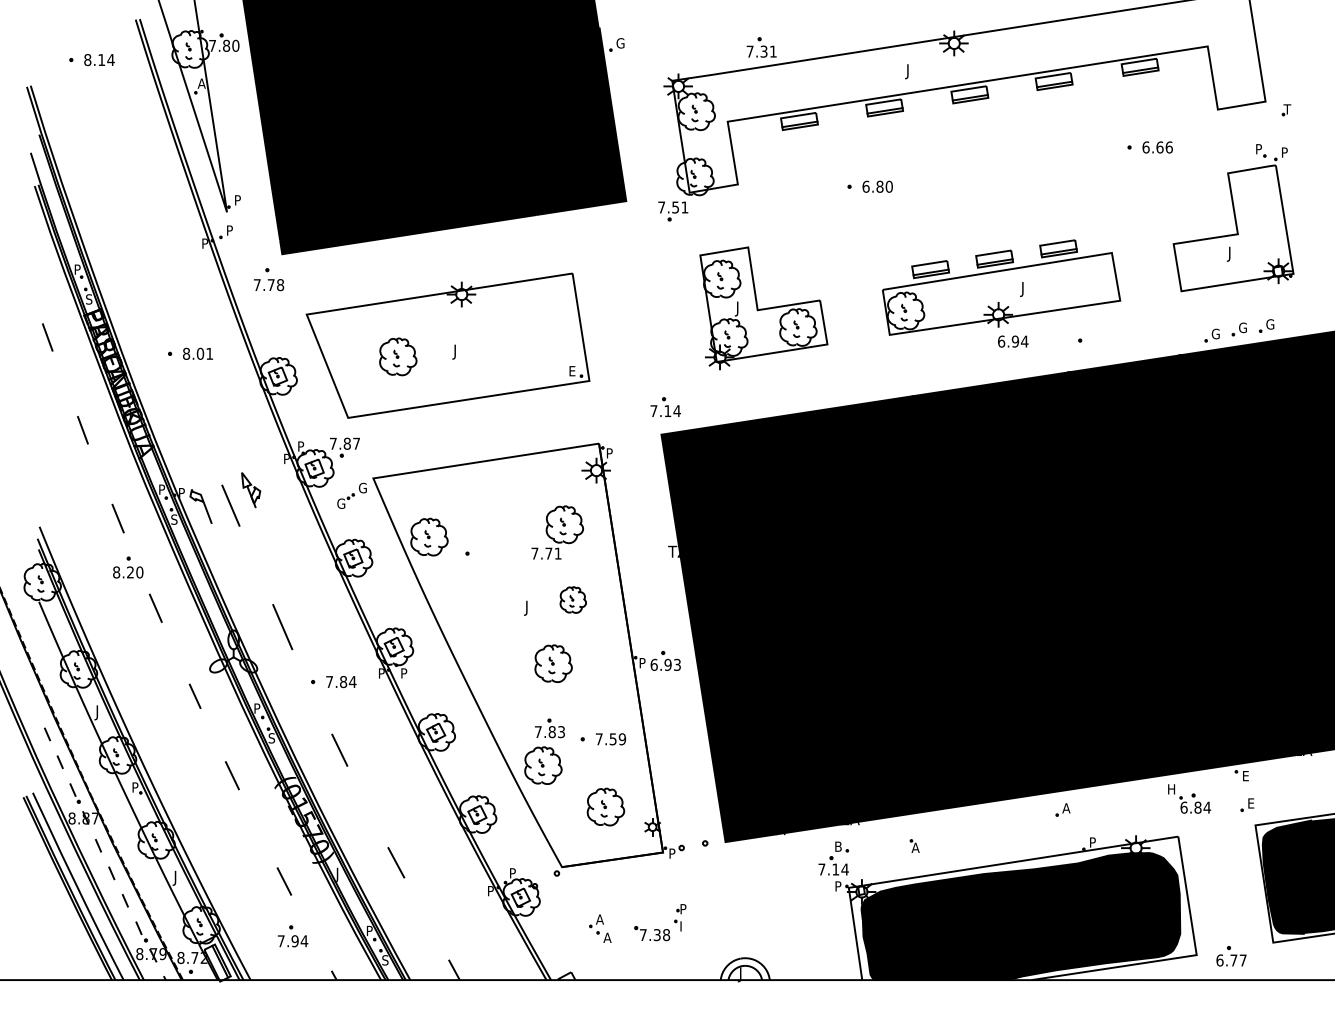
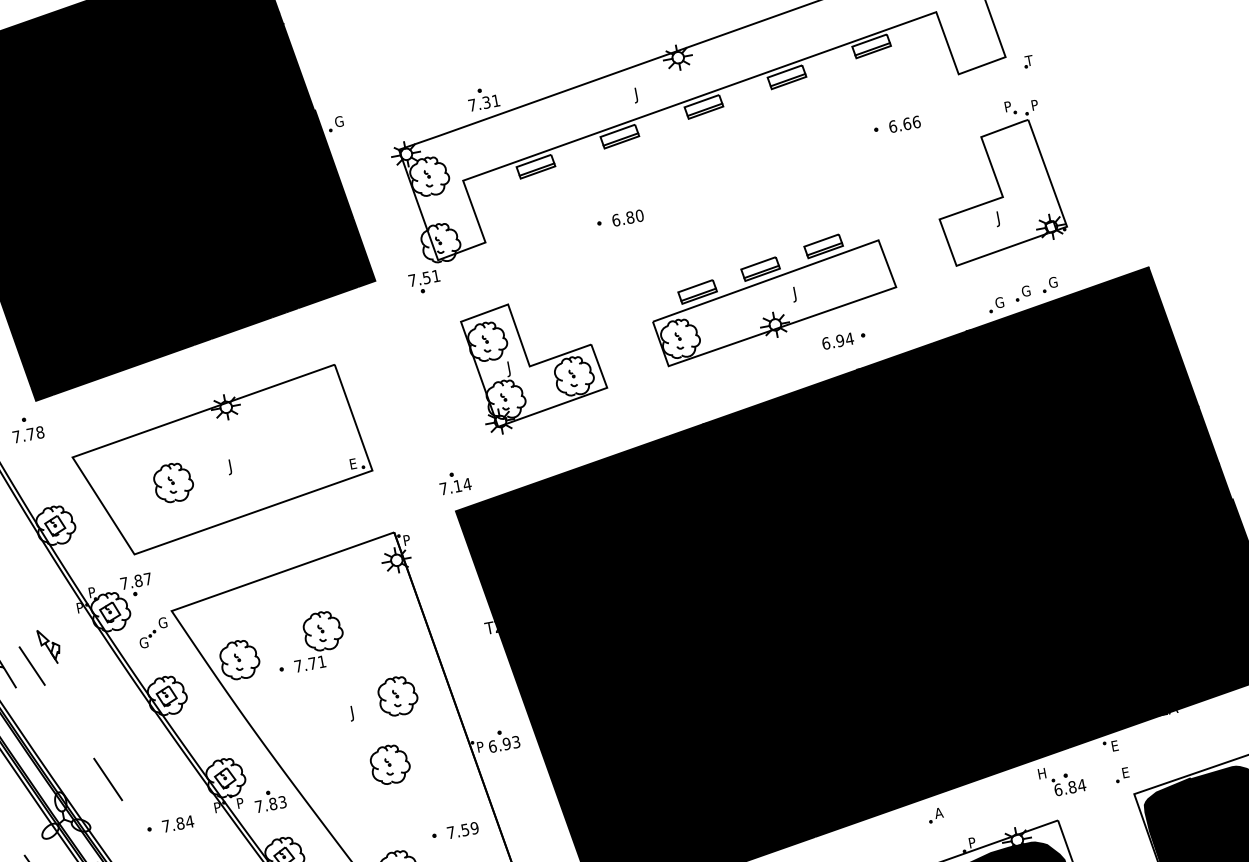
text: (1013, 341) -> (838, 341), moved
part: (557, 532) -> (317, 640), moved
part: (573, 599) -> (398, 695), size x1.43
part: (549, 728) -> (269, 800), moved

